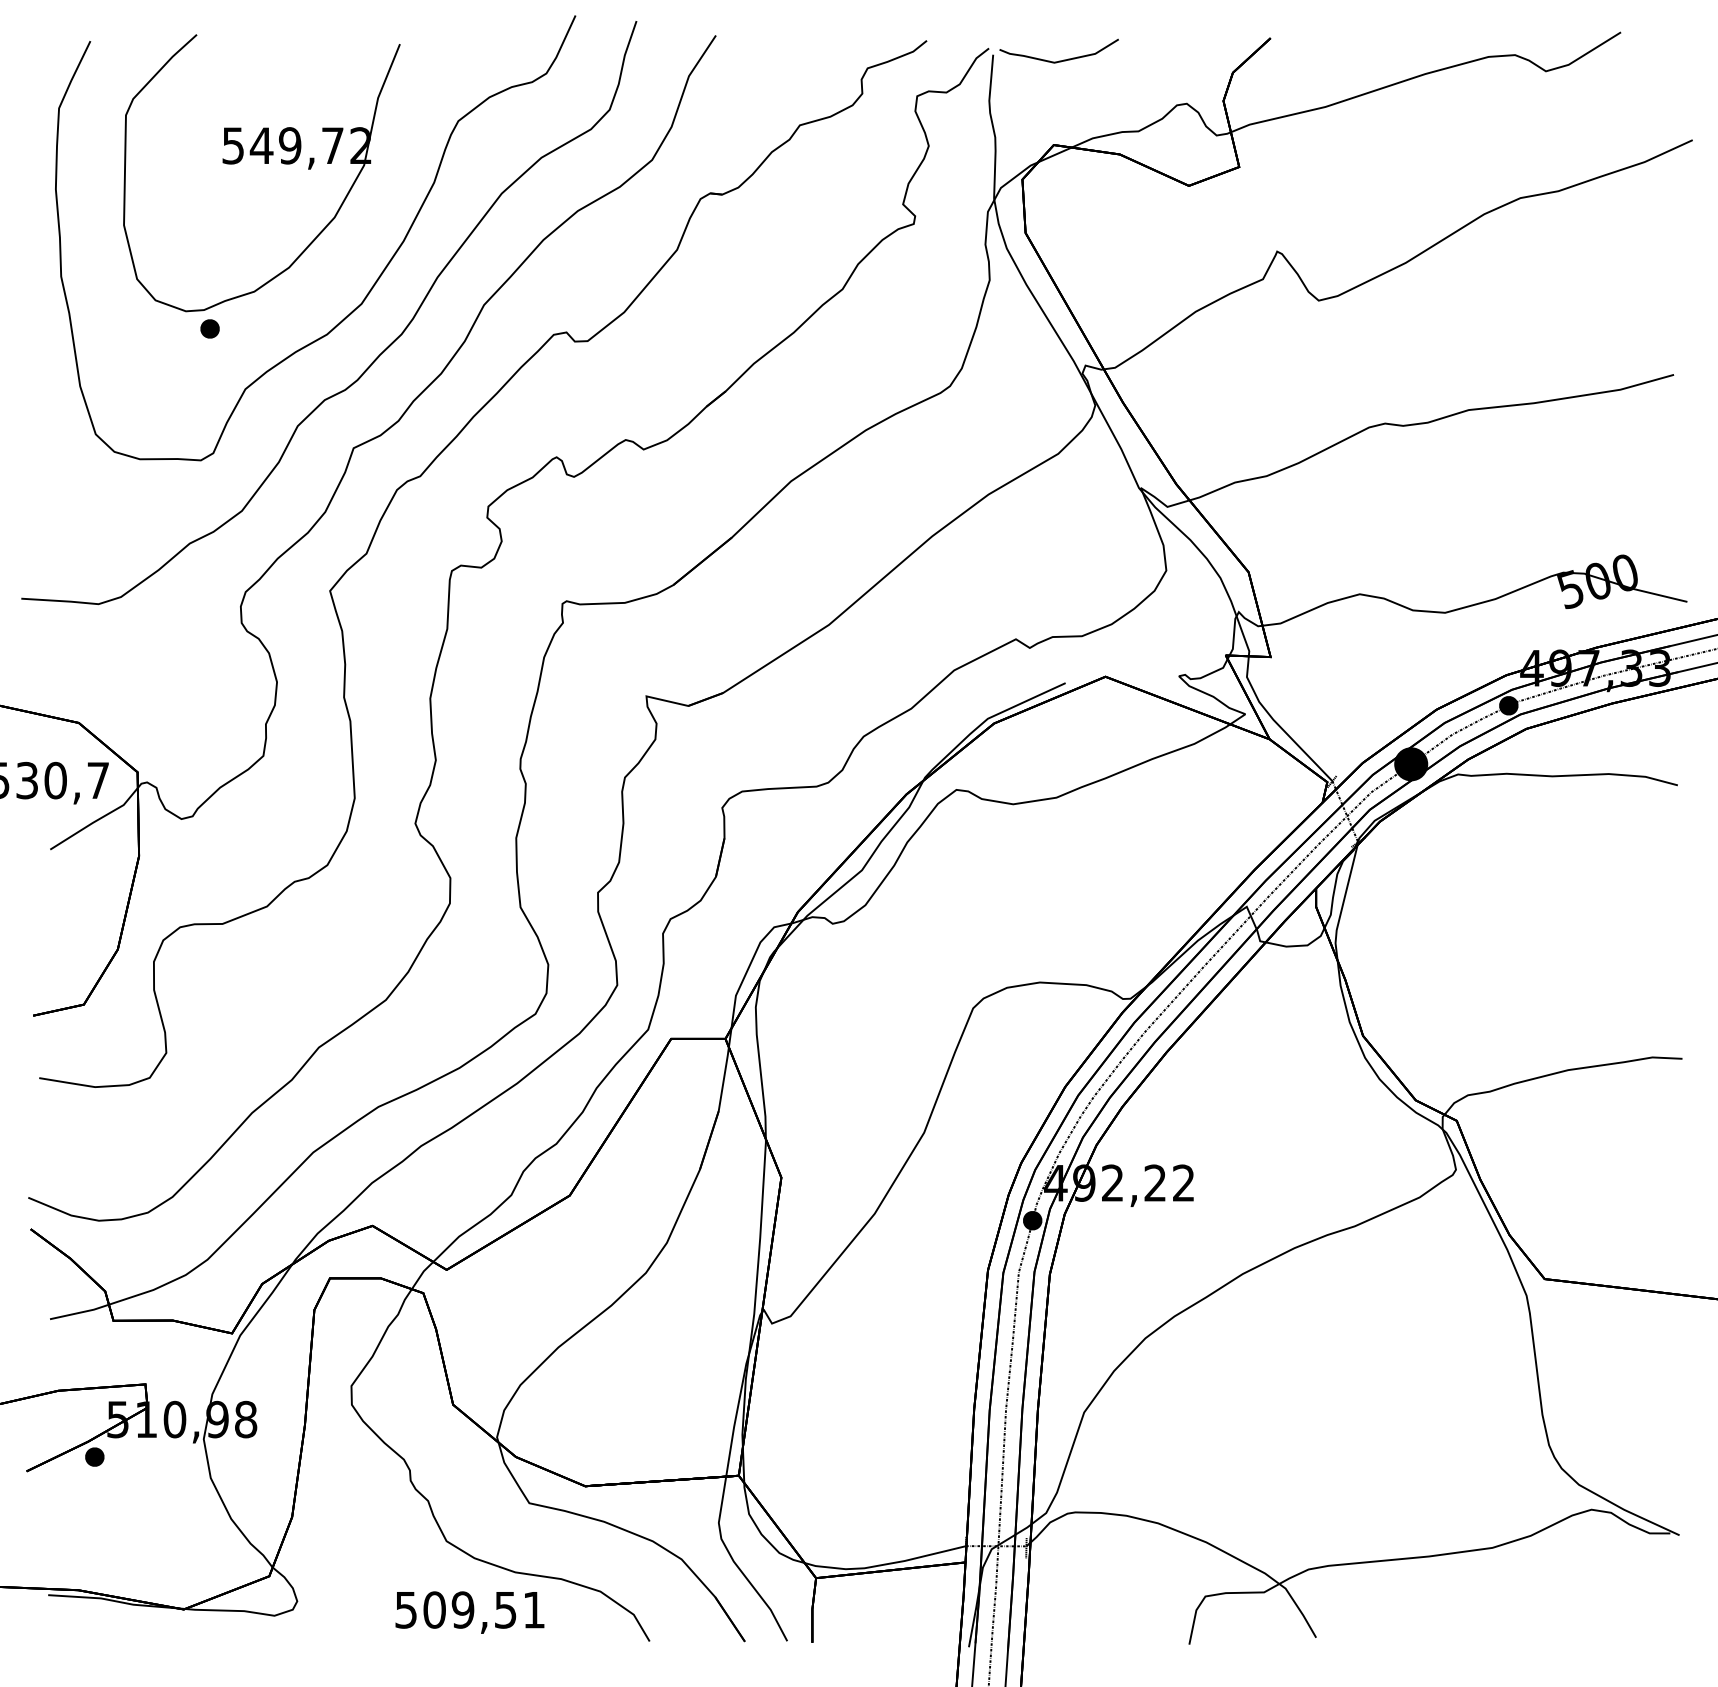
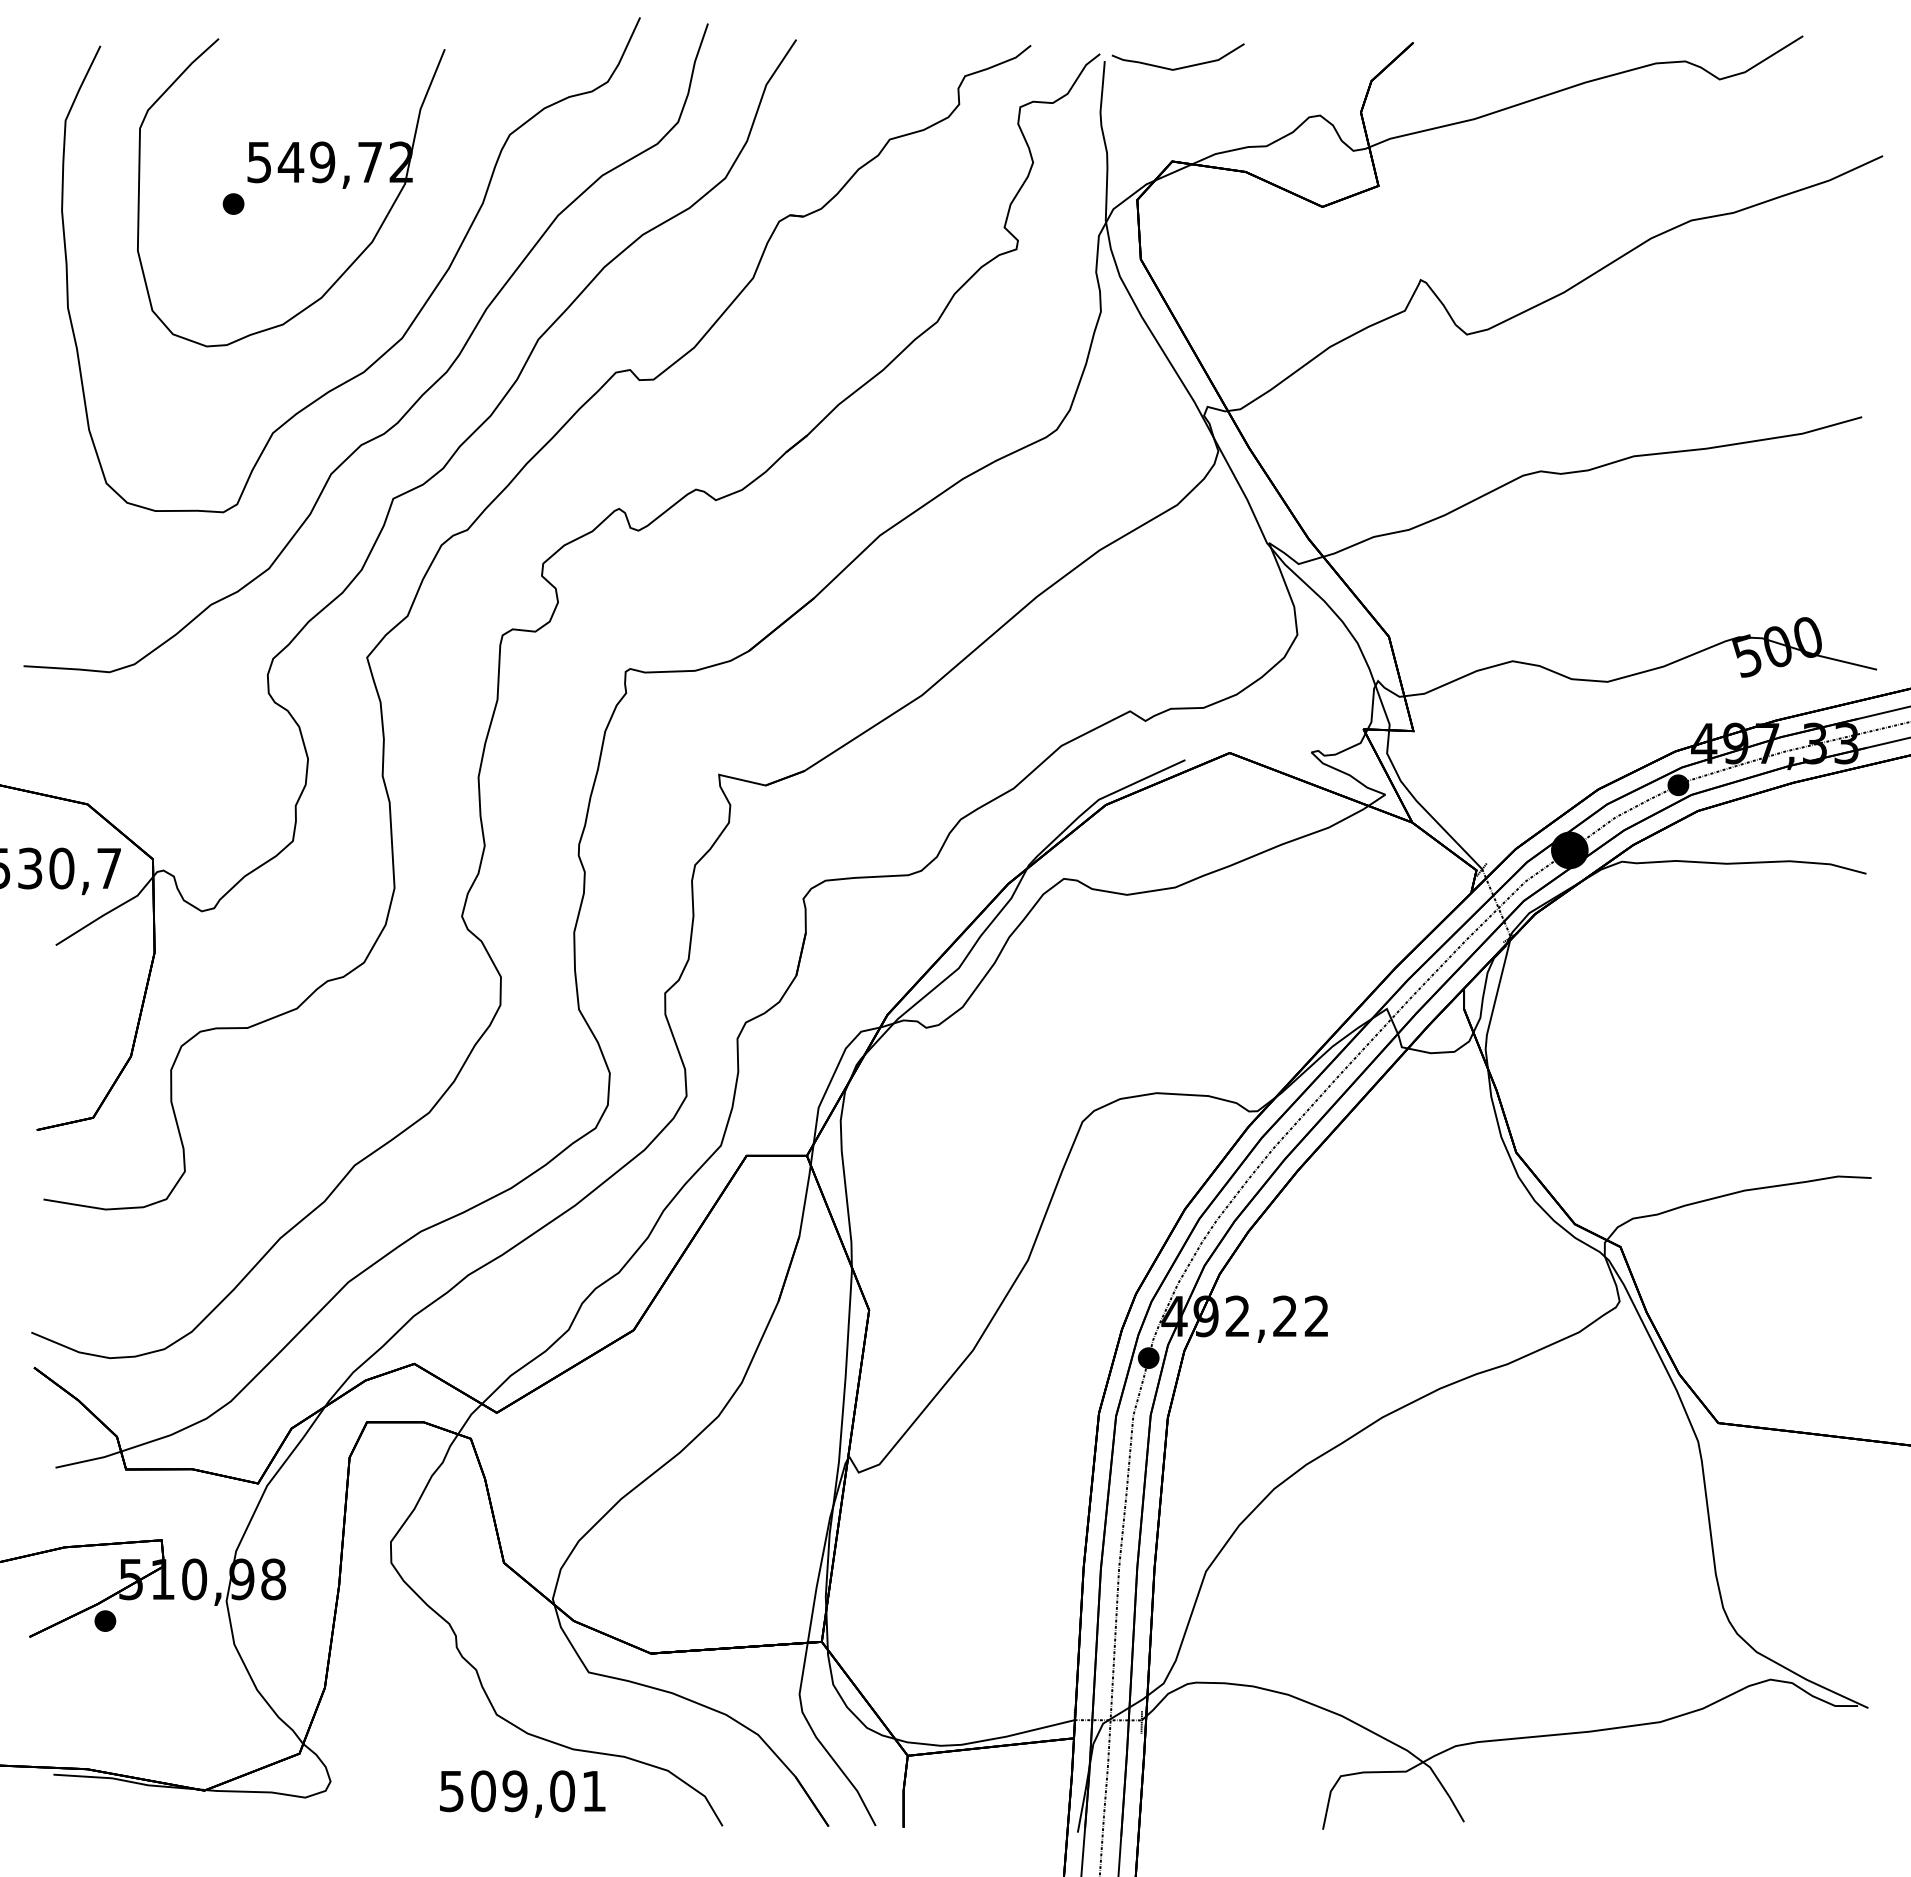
part: (209, 328) -> (233, 203), moved
text: (505, 1610) -> (562, 1791), 509,51 -> 509,01

